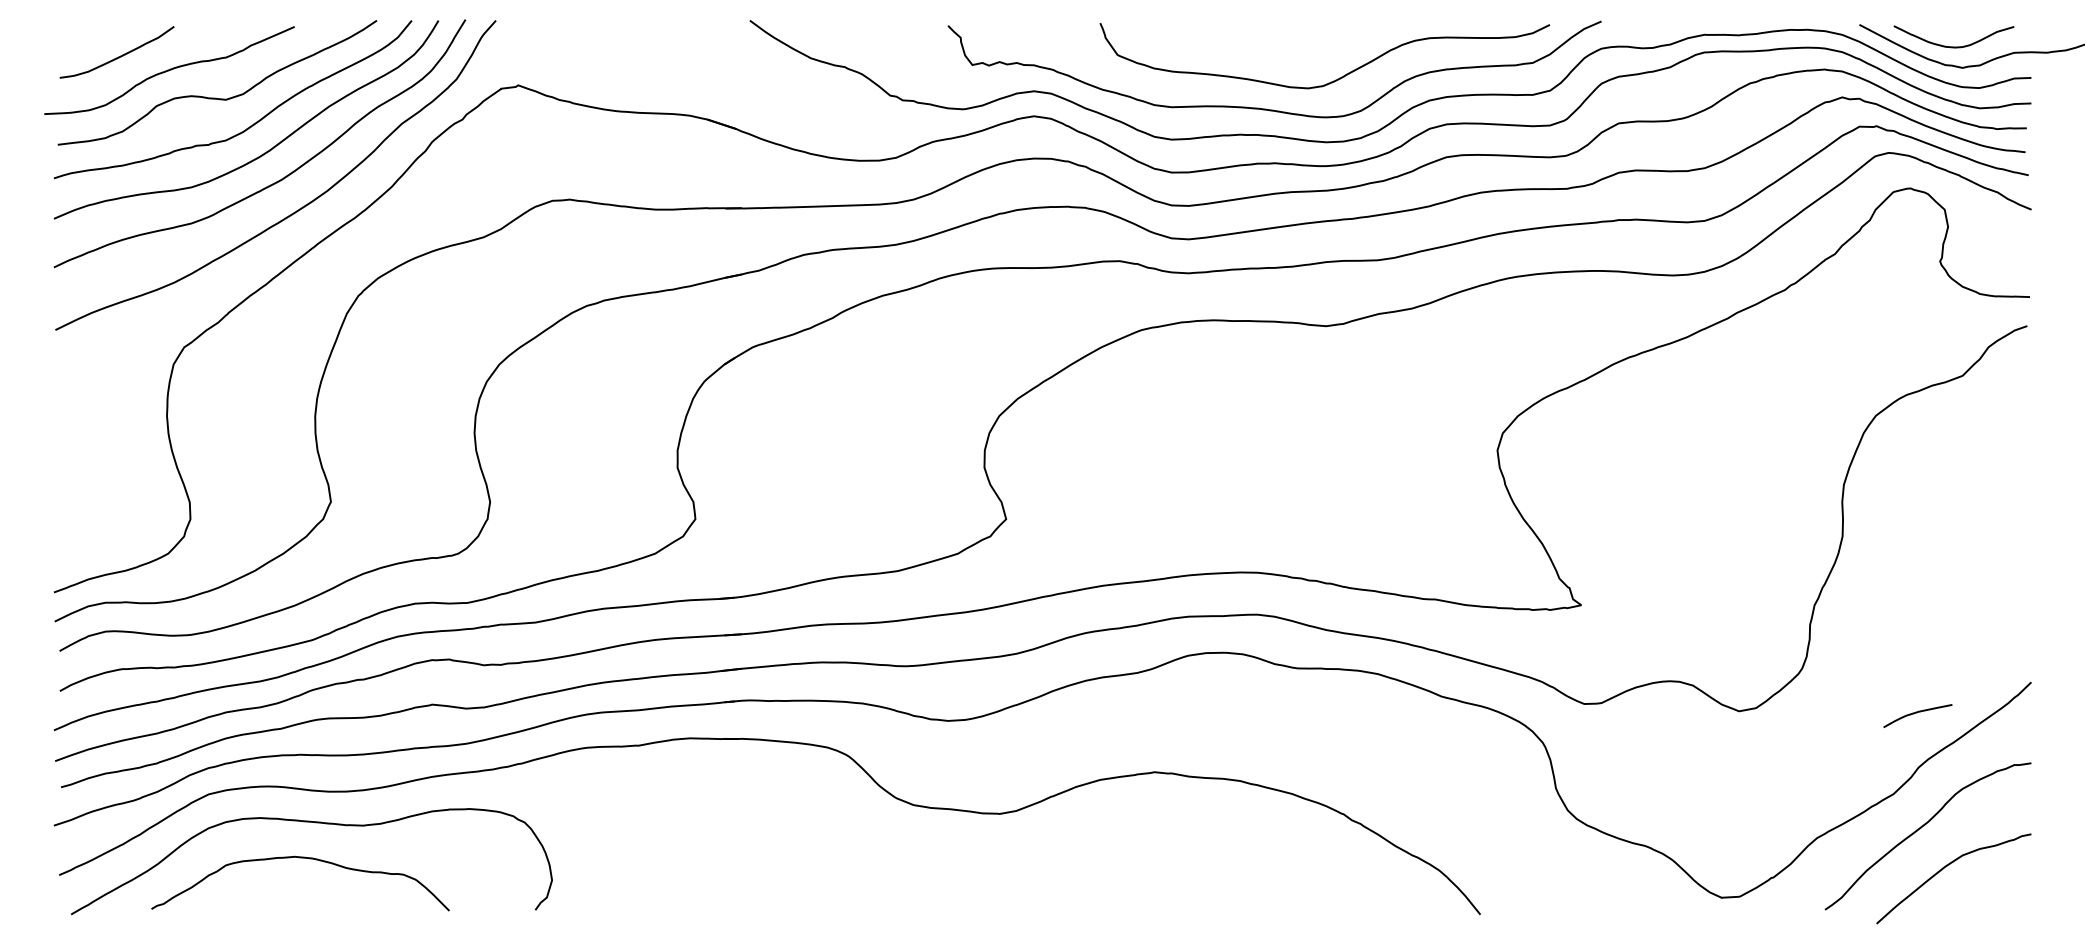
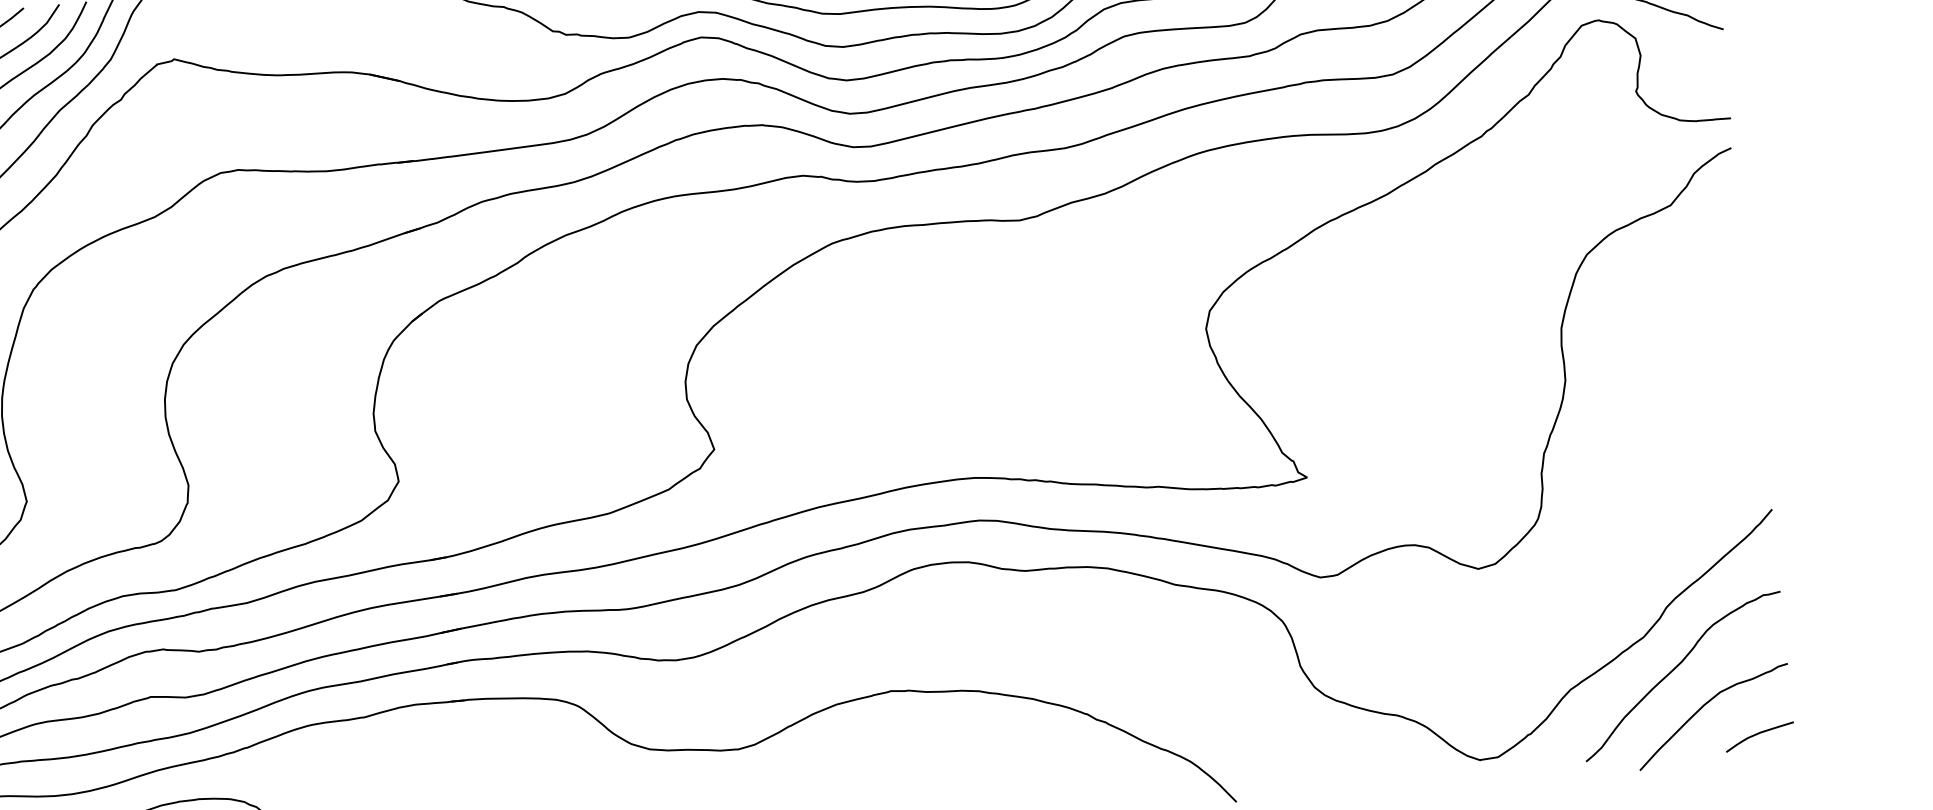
curve: (1917, 713) -> (1759, 734), moved

